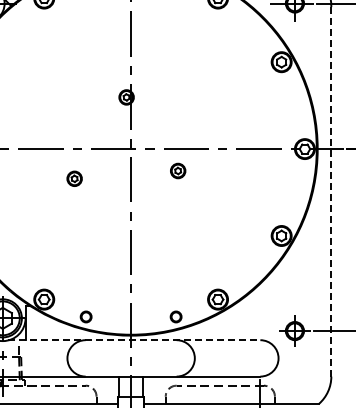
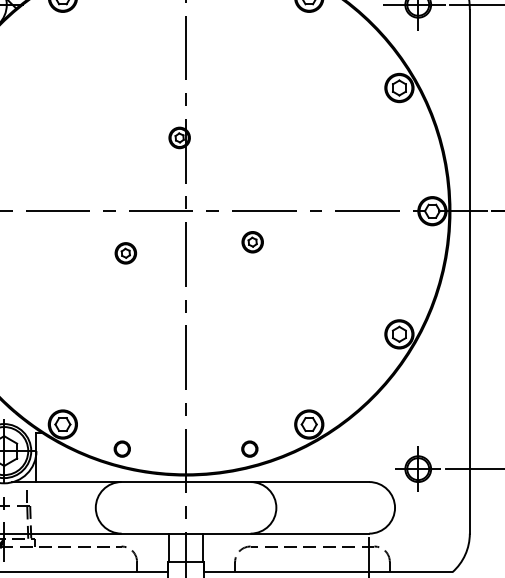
part: (74, 178) -> (125, 252), moved
line: (331, 191) -> (470, 271), dashed -> solid
line: (134, 340) -> (190, 482), dashed -> solid

